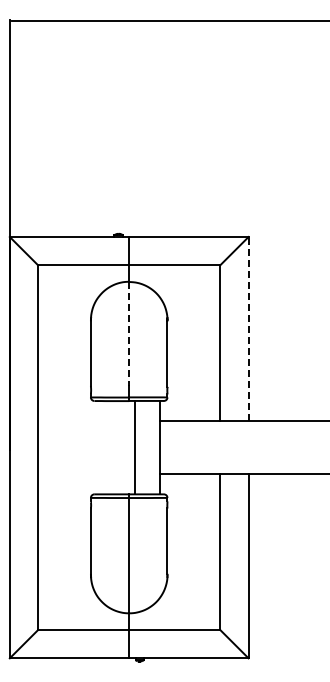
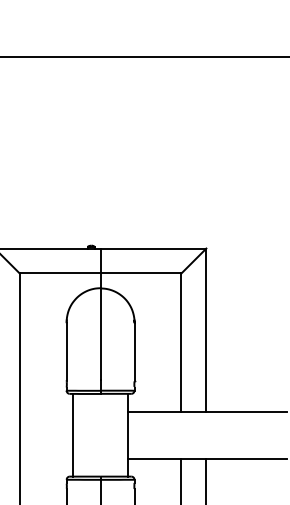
line: (248, 329) -> (206, 330), dashed -> solid
line: (129, 333) -> (100, 334), dashed -> solid
line: (134, 447) -> (72, 435), moved

